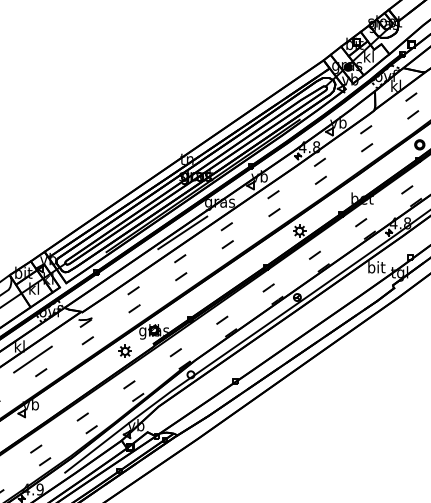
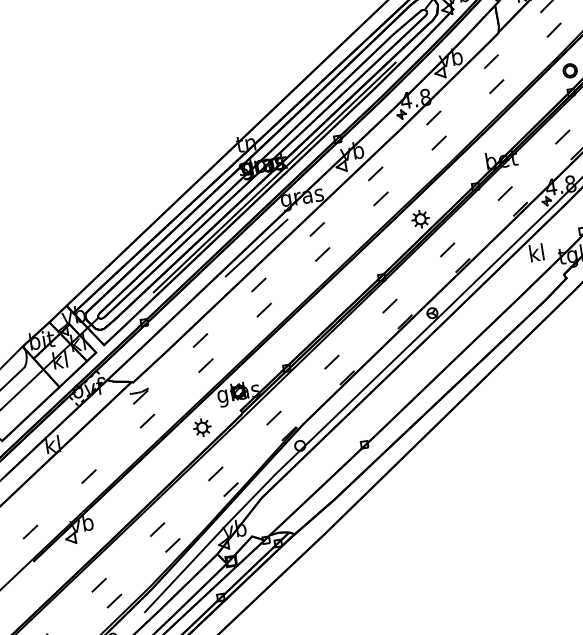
text: (376, 267) -> (536, 253), bit -> kl
line: (32, 359) -> (73, 460), removed

